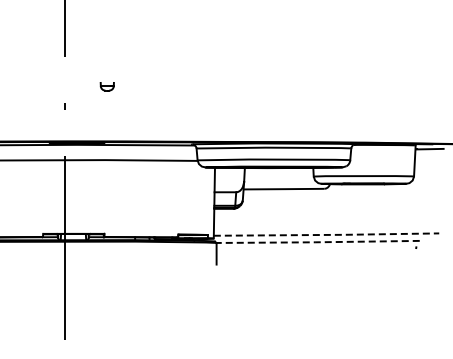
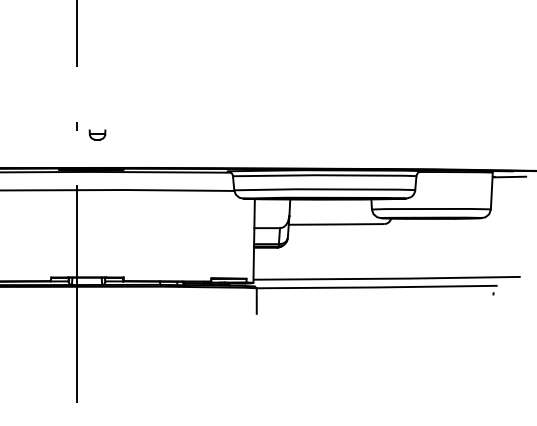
part: (106, 86) -> (96, 134), moved
line: (327, 234) -> (388, 278), dashed -> solid
line: (316, 242) -> (375, 287), dashed -> solid

